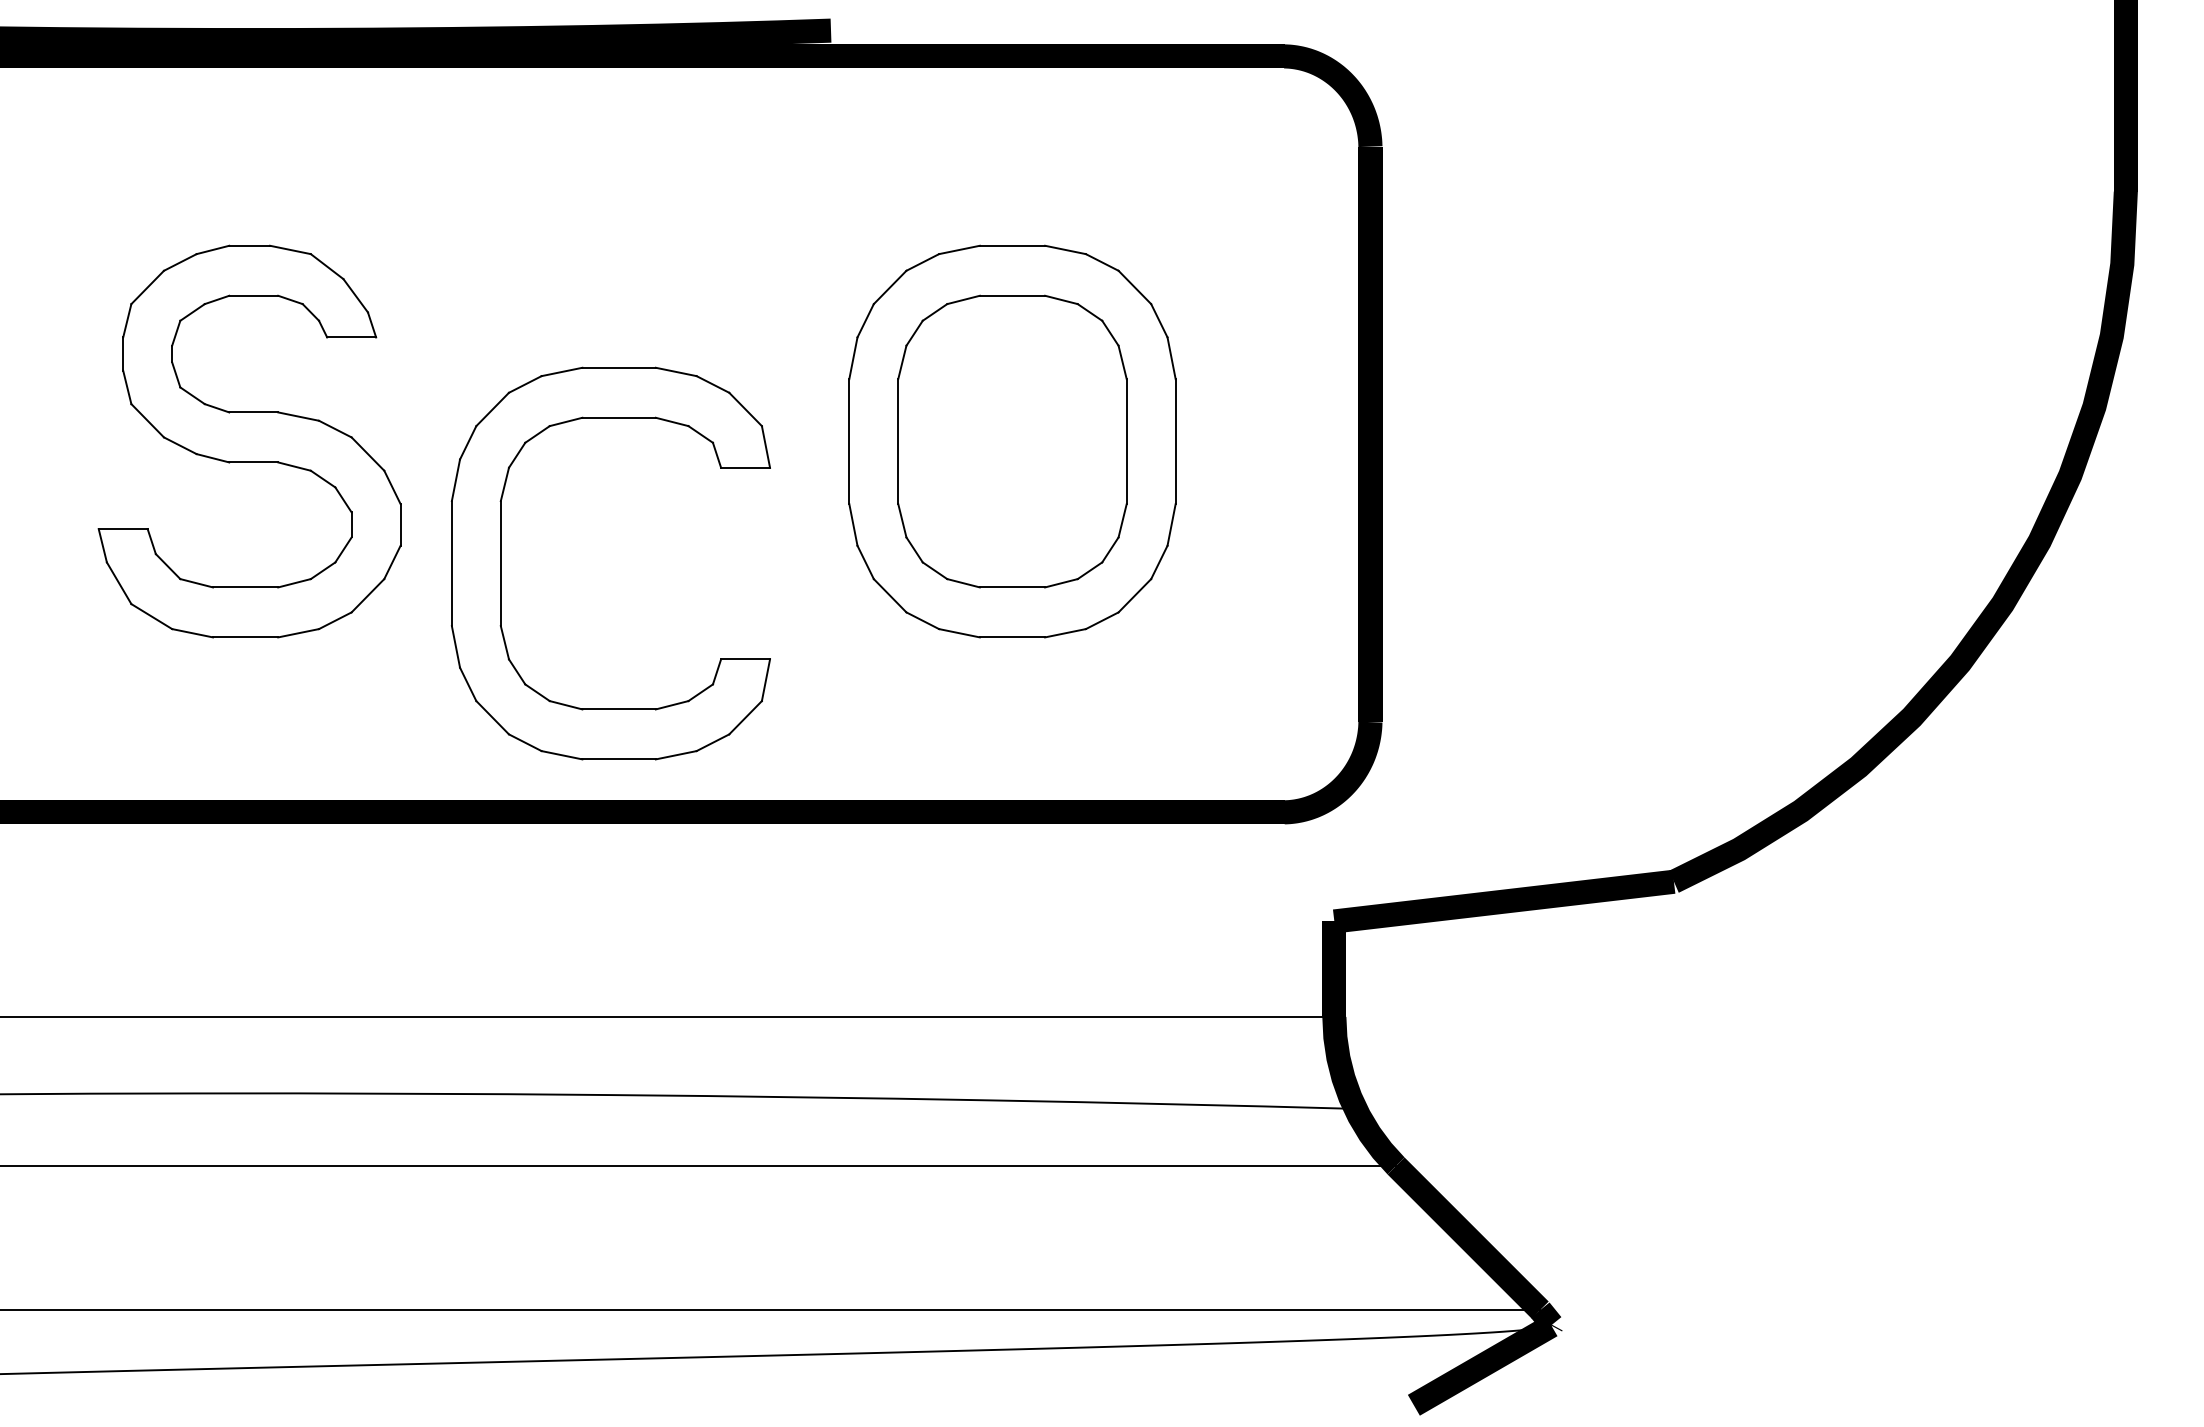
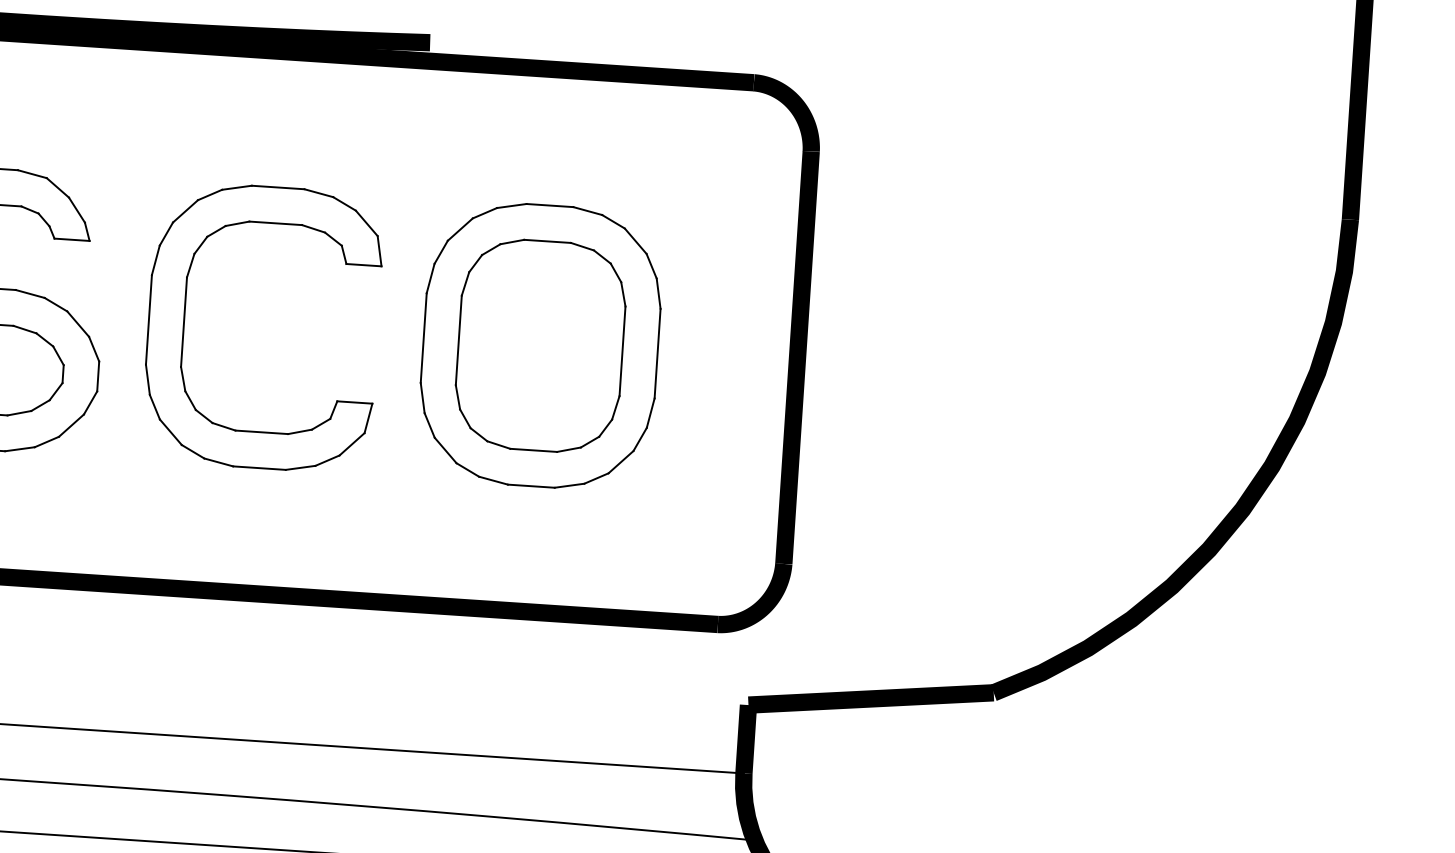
part: (501, 563) -> (184, 322), moved

